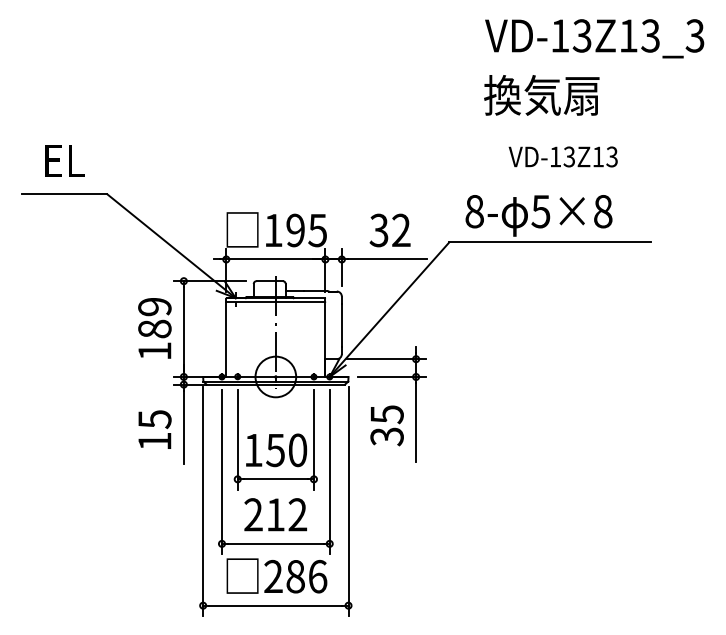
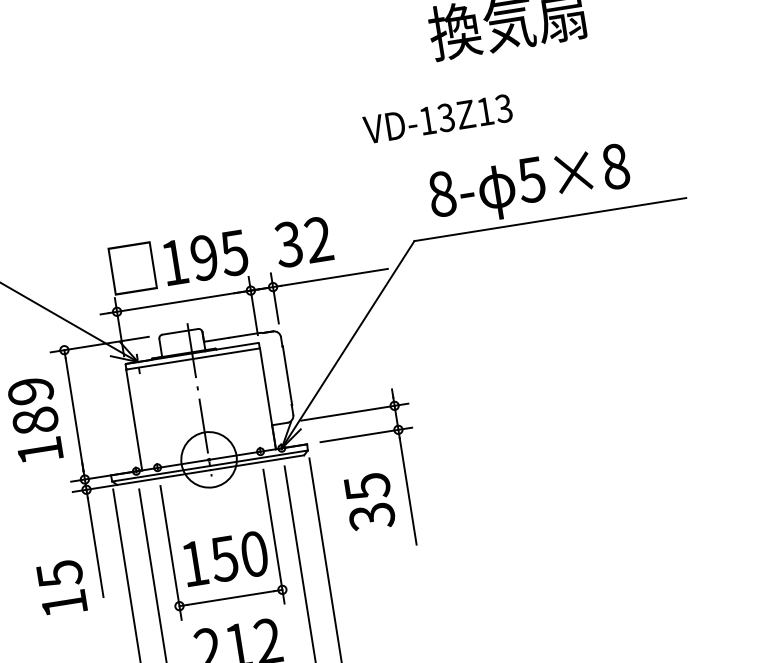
text: (562, 156) -> (436, 118), moved
text: (389, 230) -> (302, 242), moved
text: (154, 429) -> (61, 587), moved

